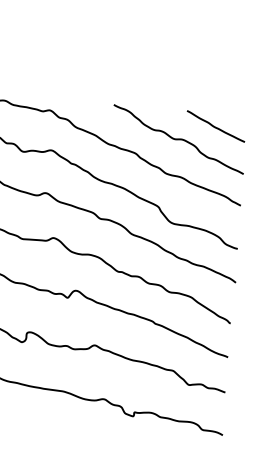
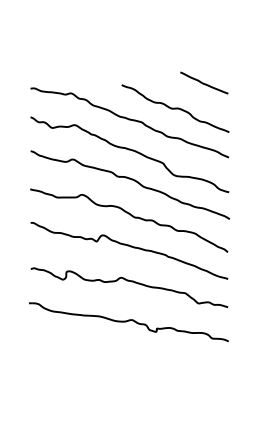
curve: (215, 125) -> (203, 82), moved

